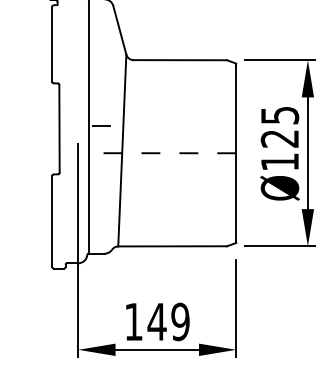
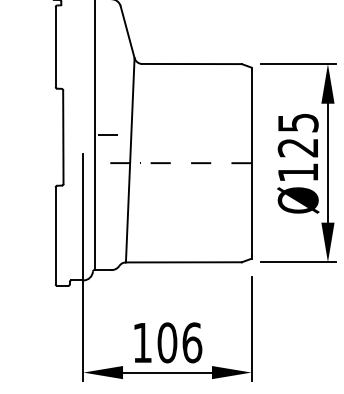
text: (168, 321) -> (179, 342), 149 -> 106

